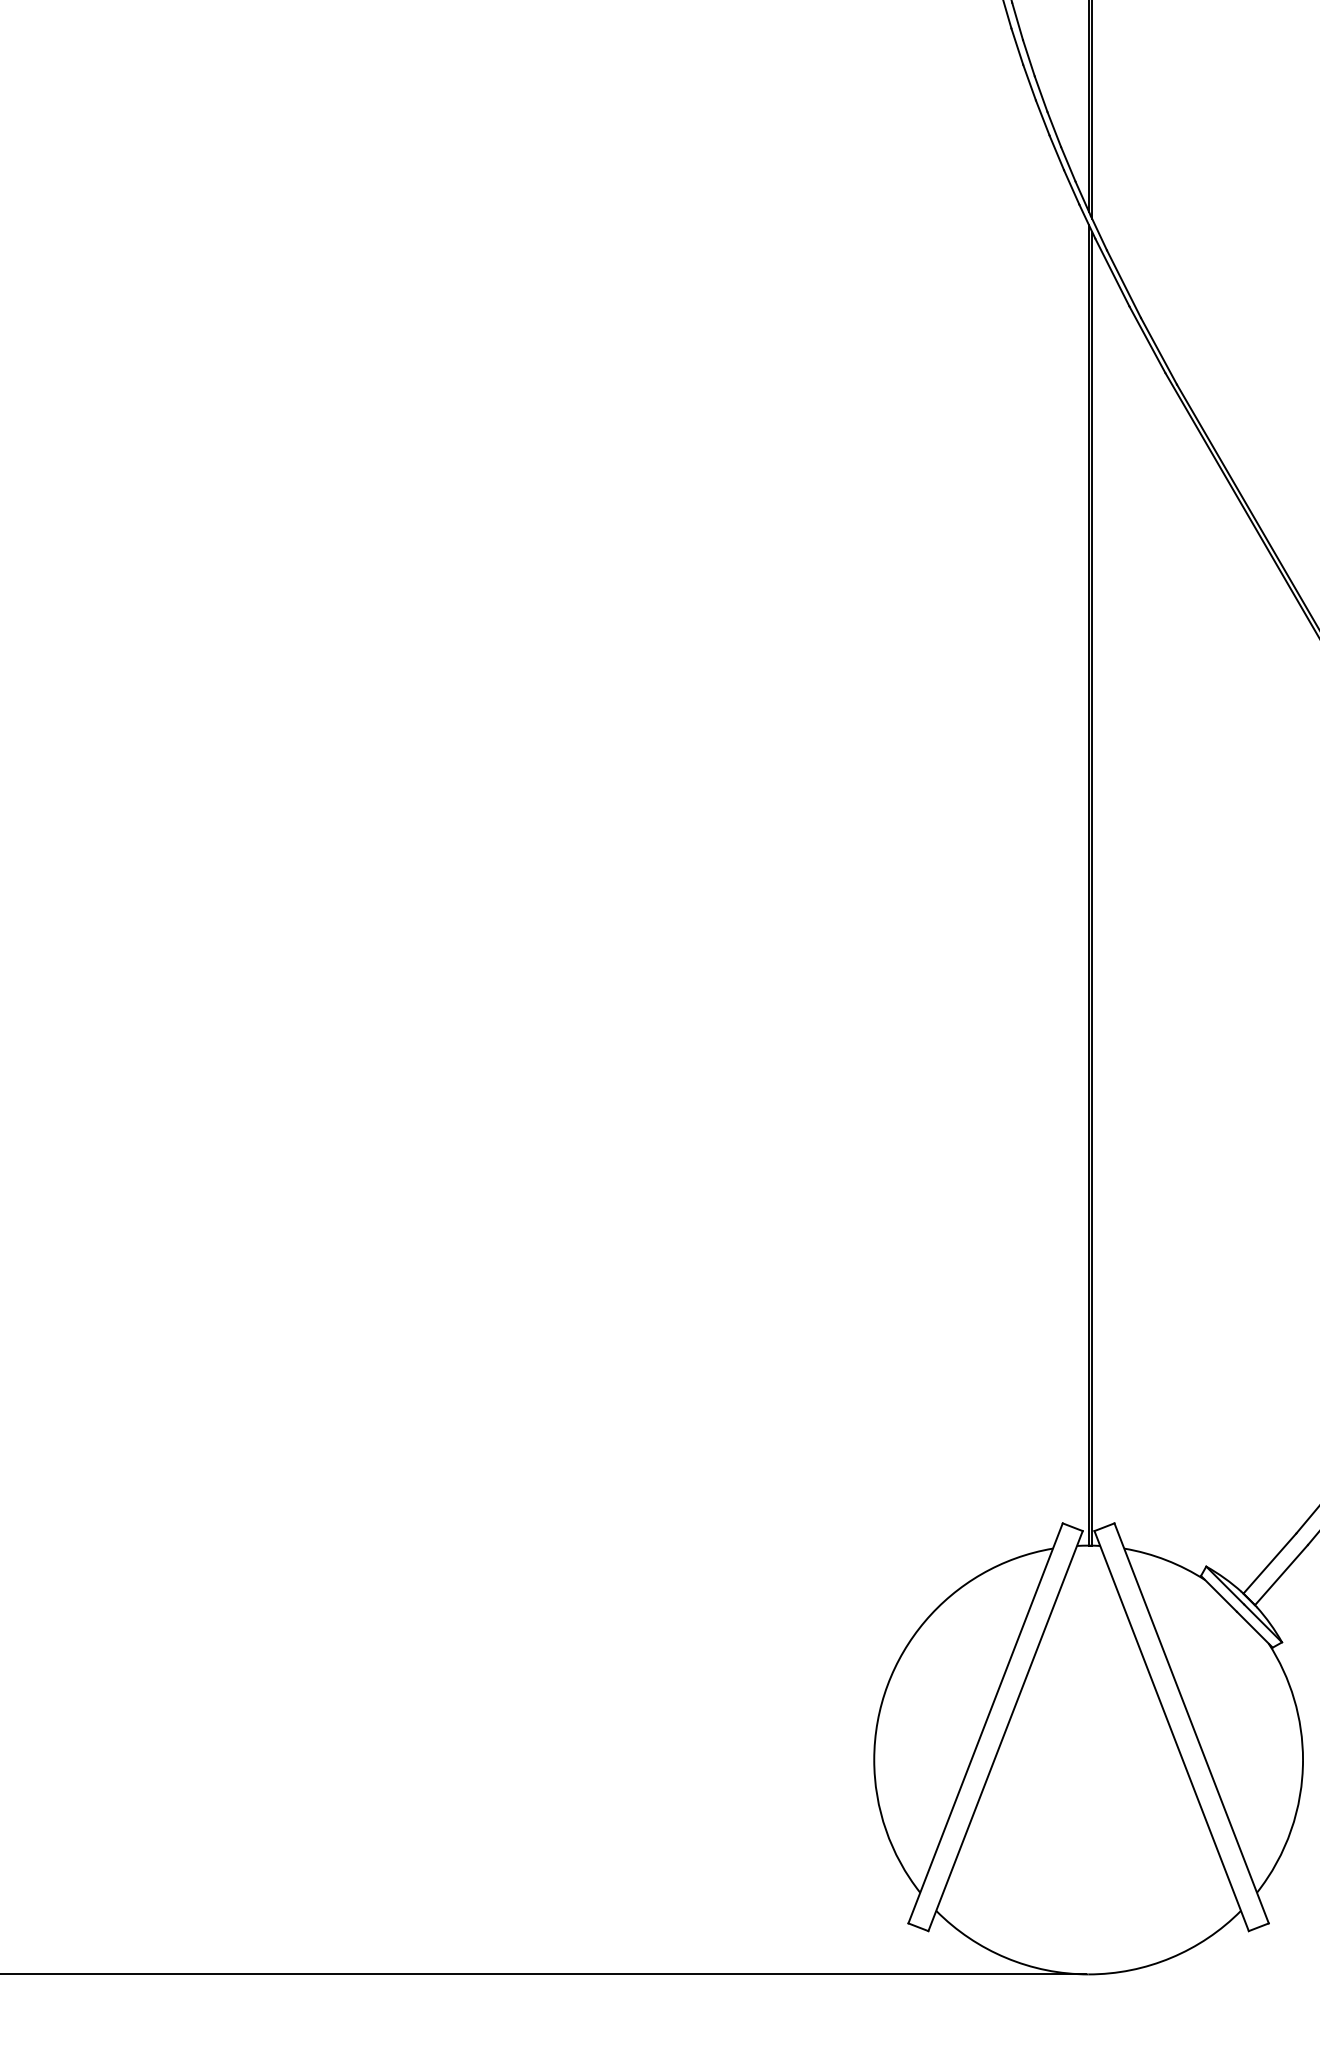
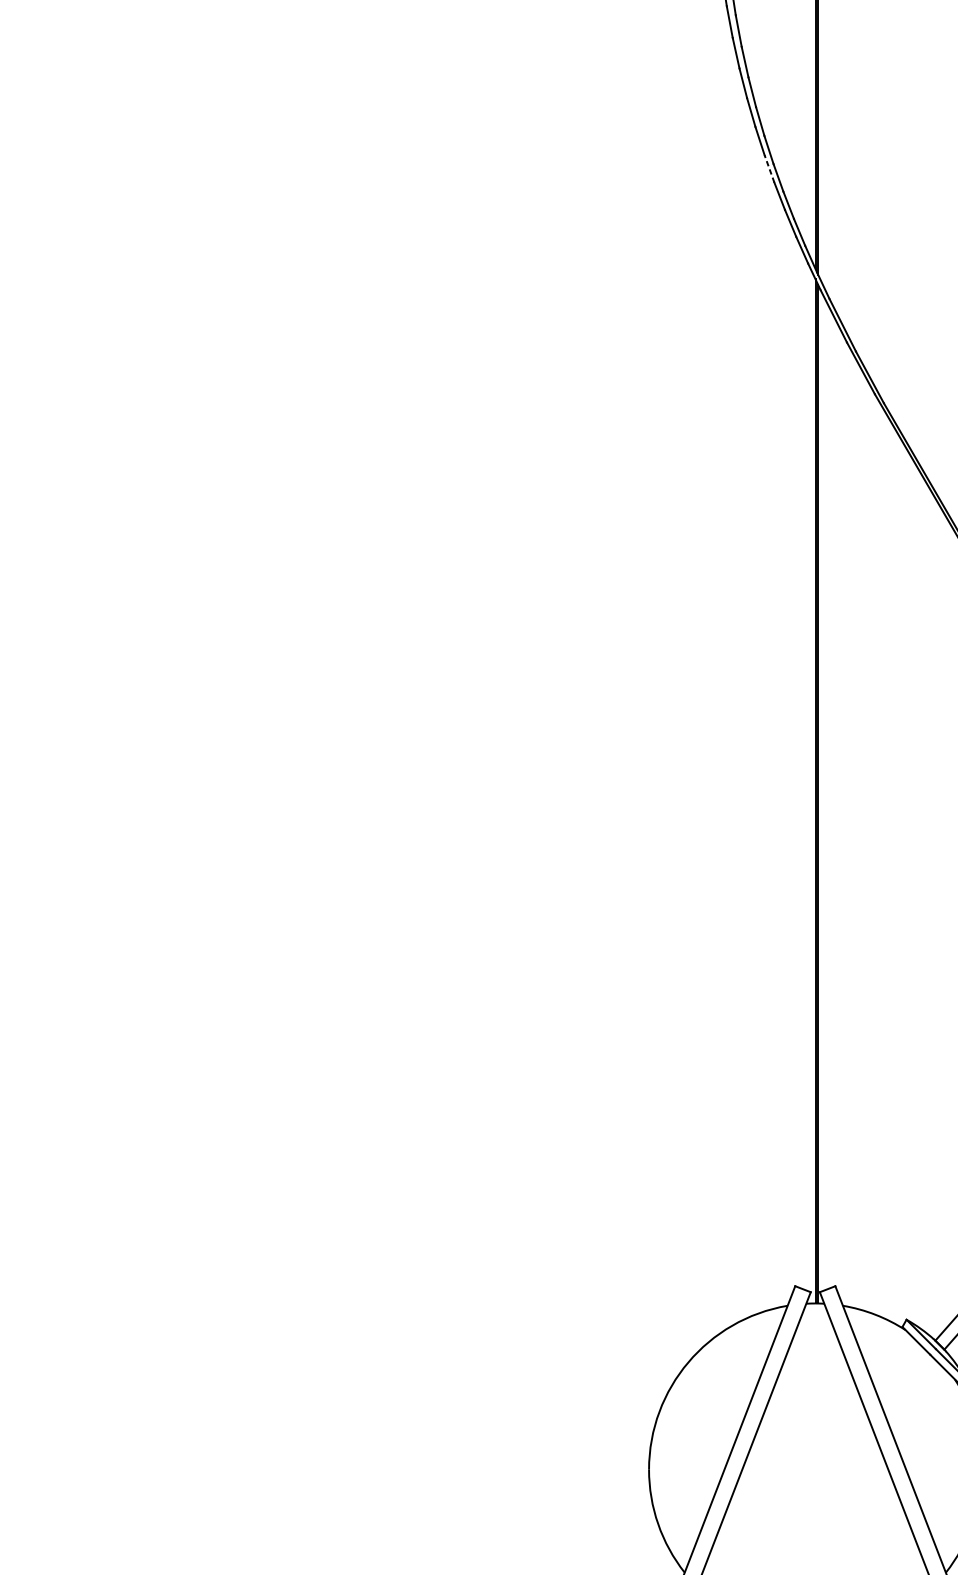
line: (1029, 82) -> (769, 168), solid -> dashed

